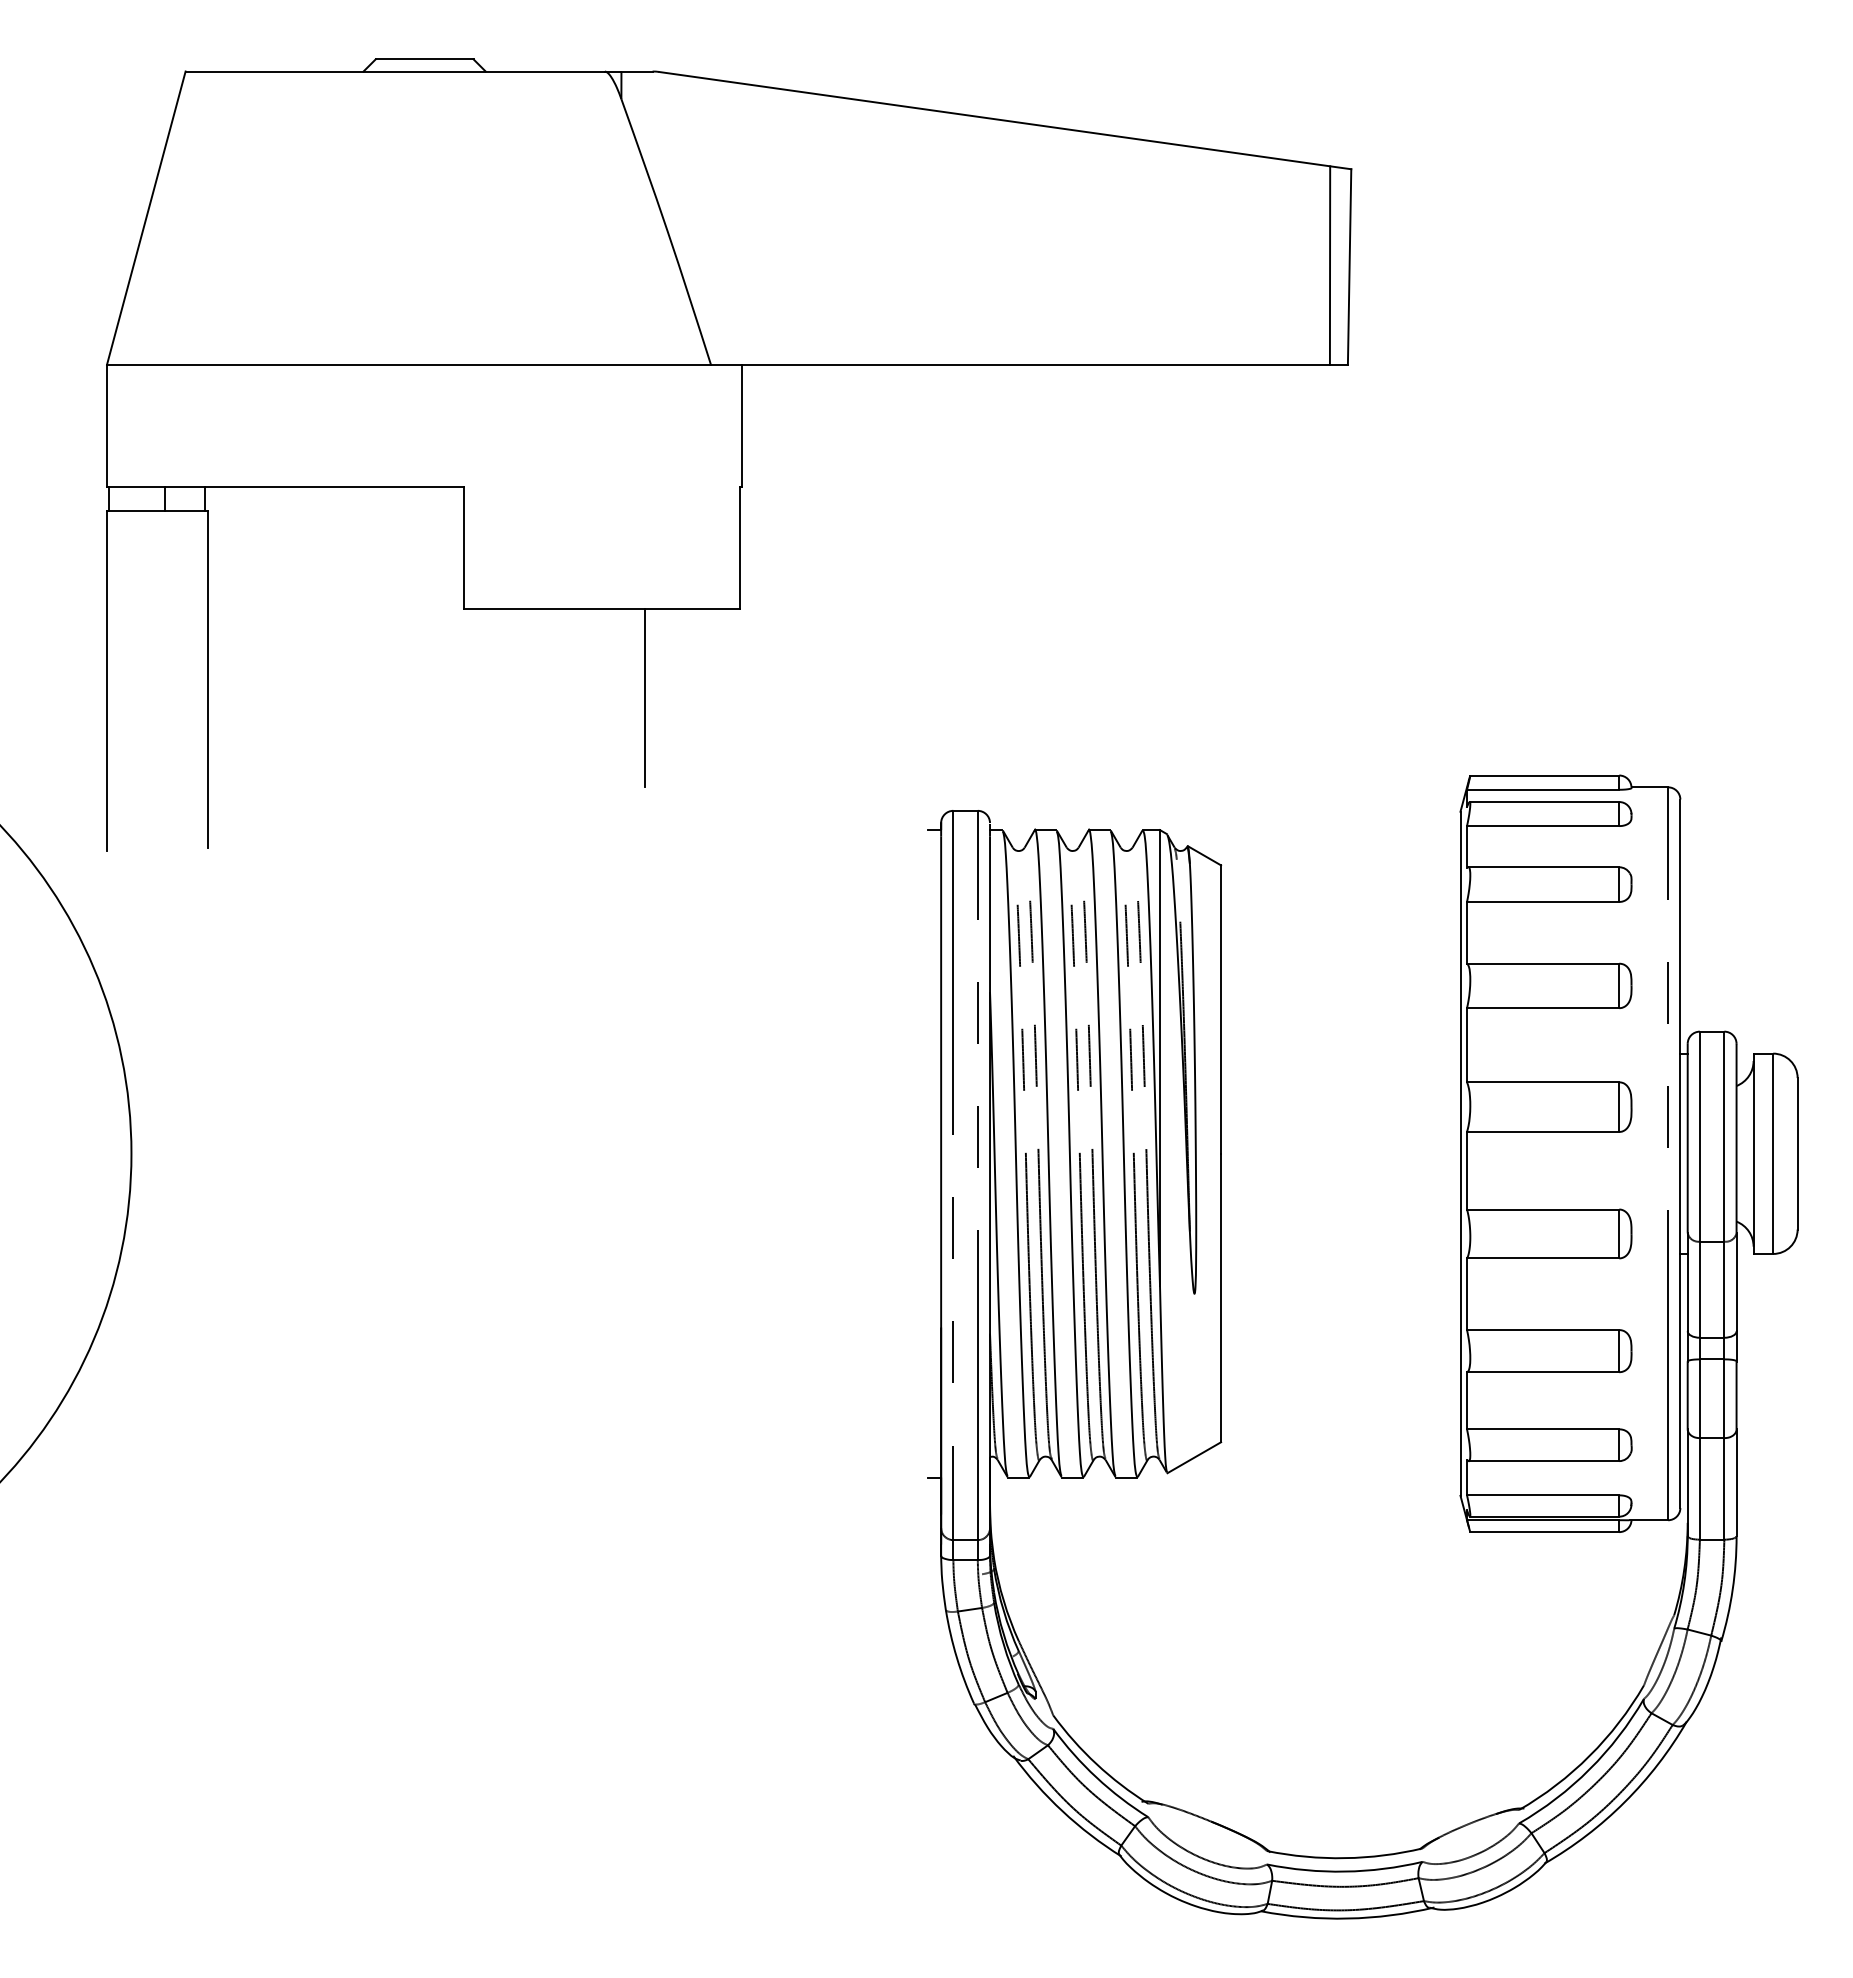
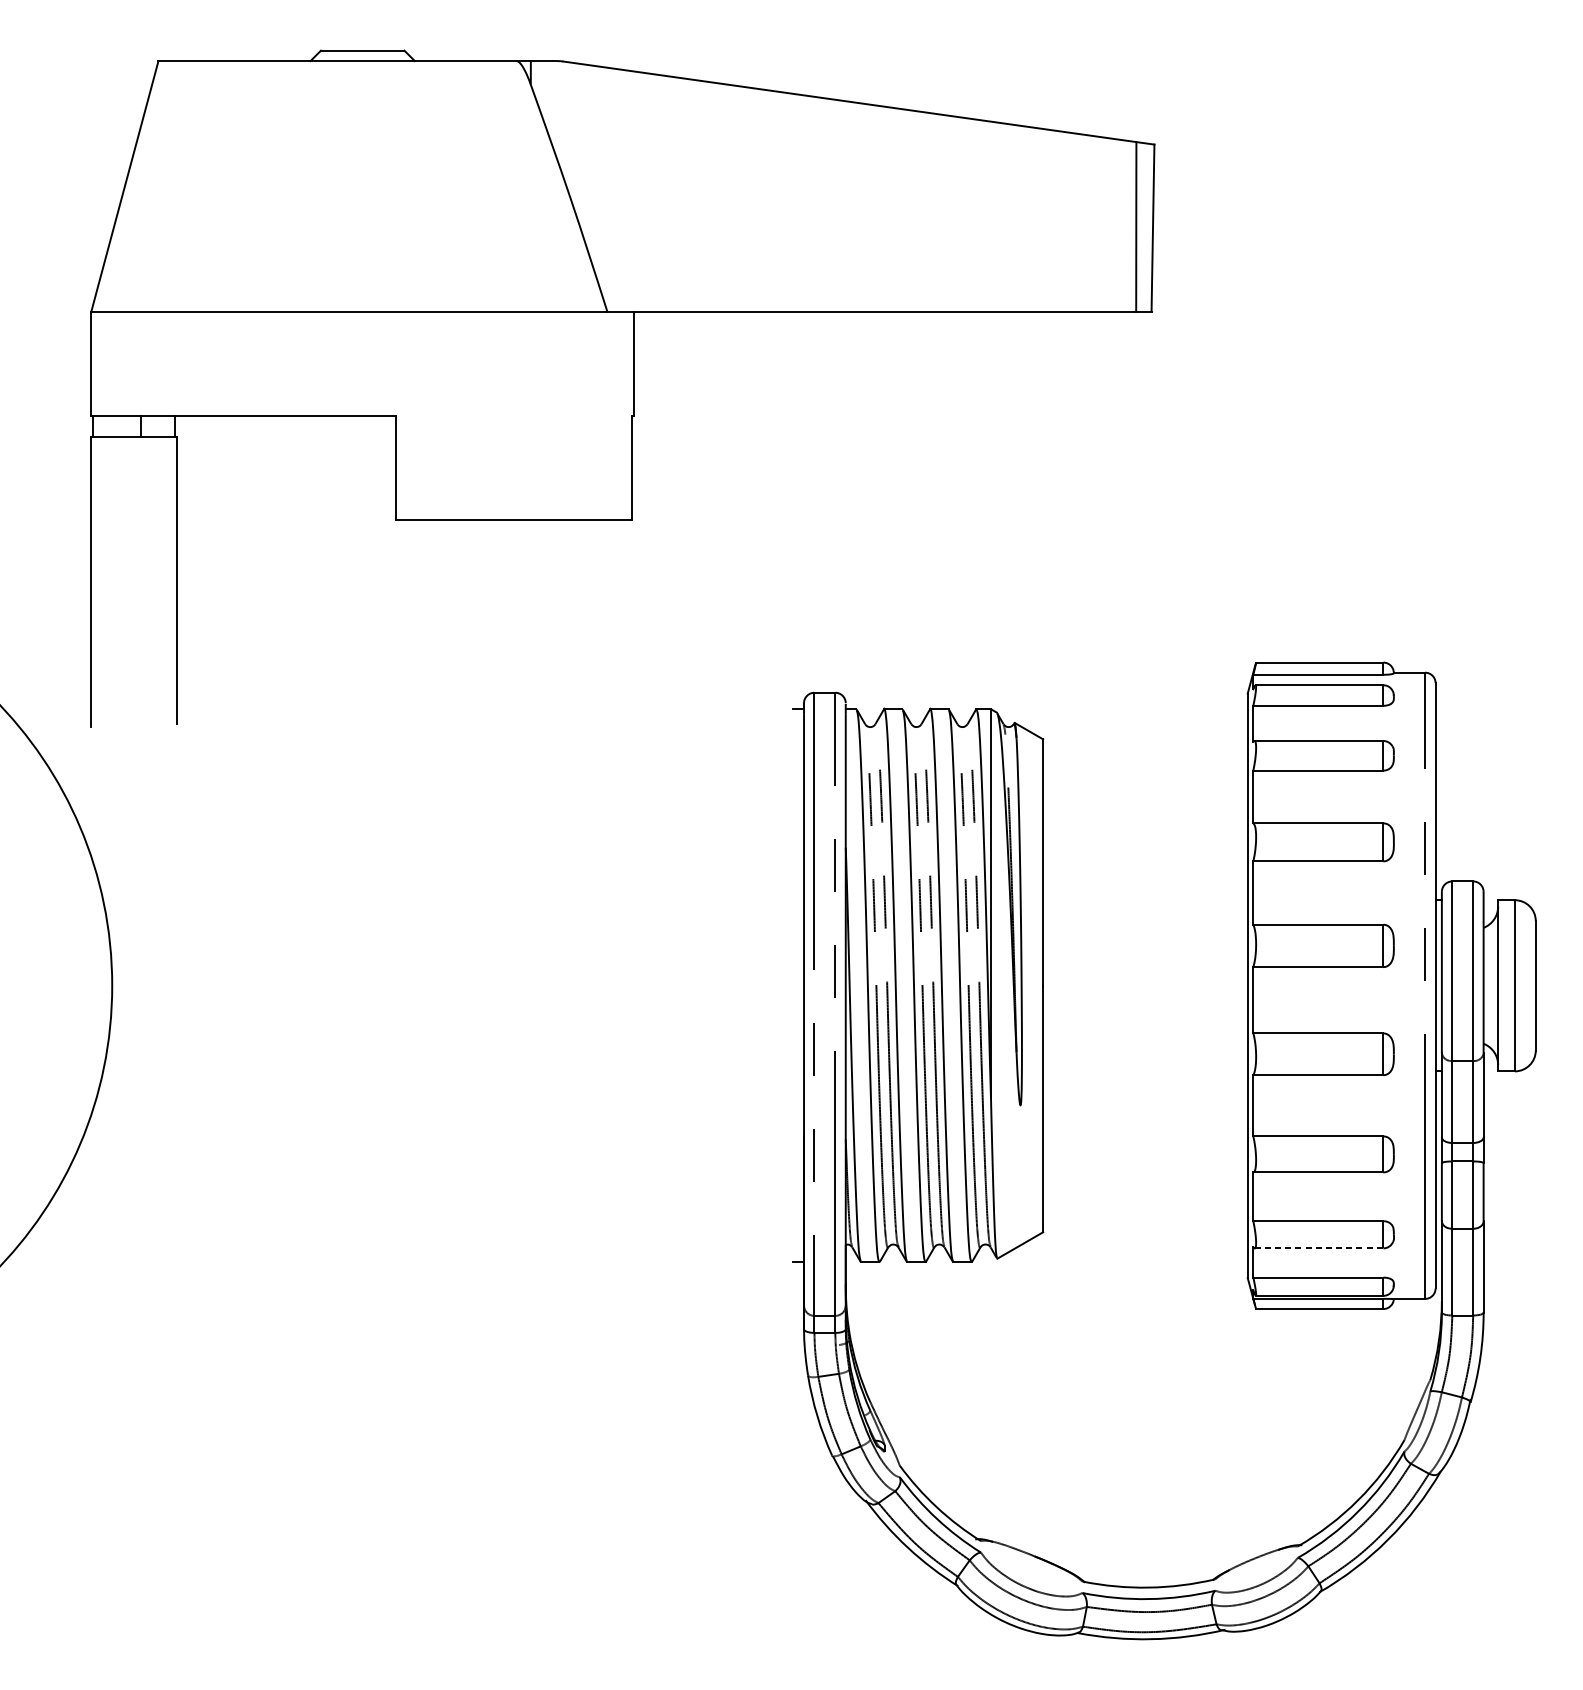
line: (644, 698) -> (550, 596), removed
line: (1544, 1461) -> (1319, 1248), solid -> dashed

